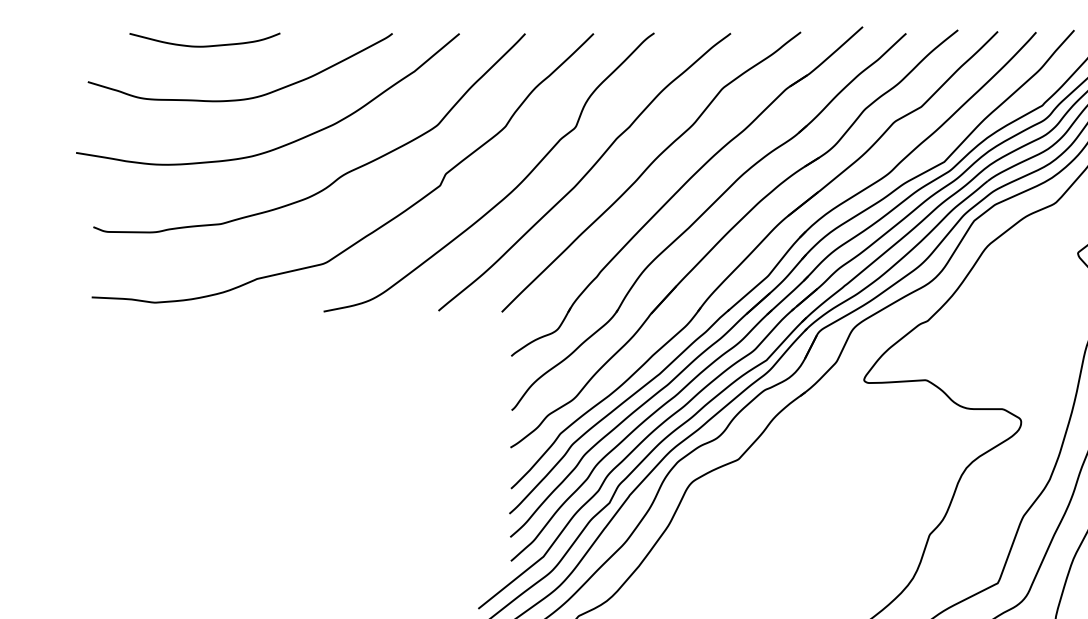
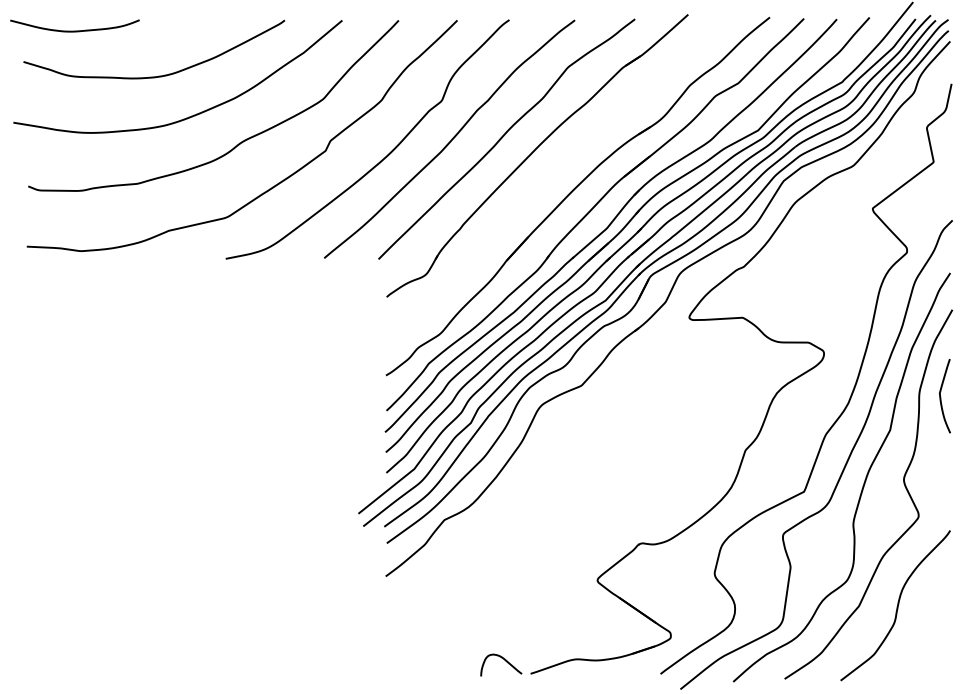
curve: (204, 45) -> (74, 30), moved
part: (703, 215) -> (551, 176), removed

